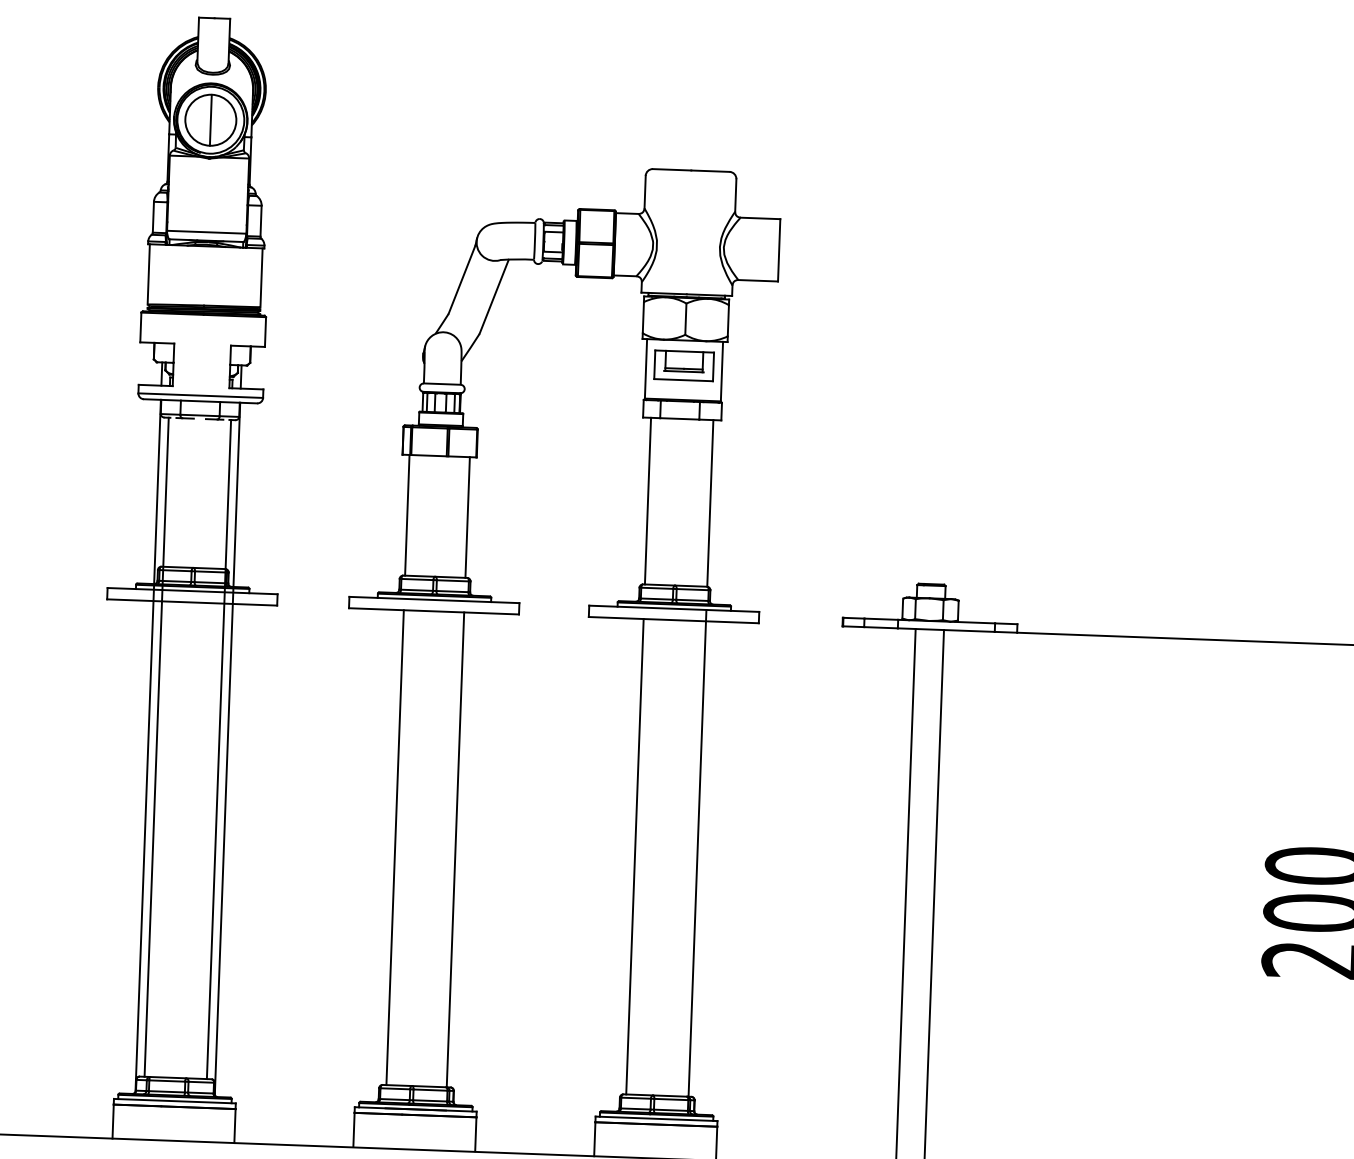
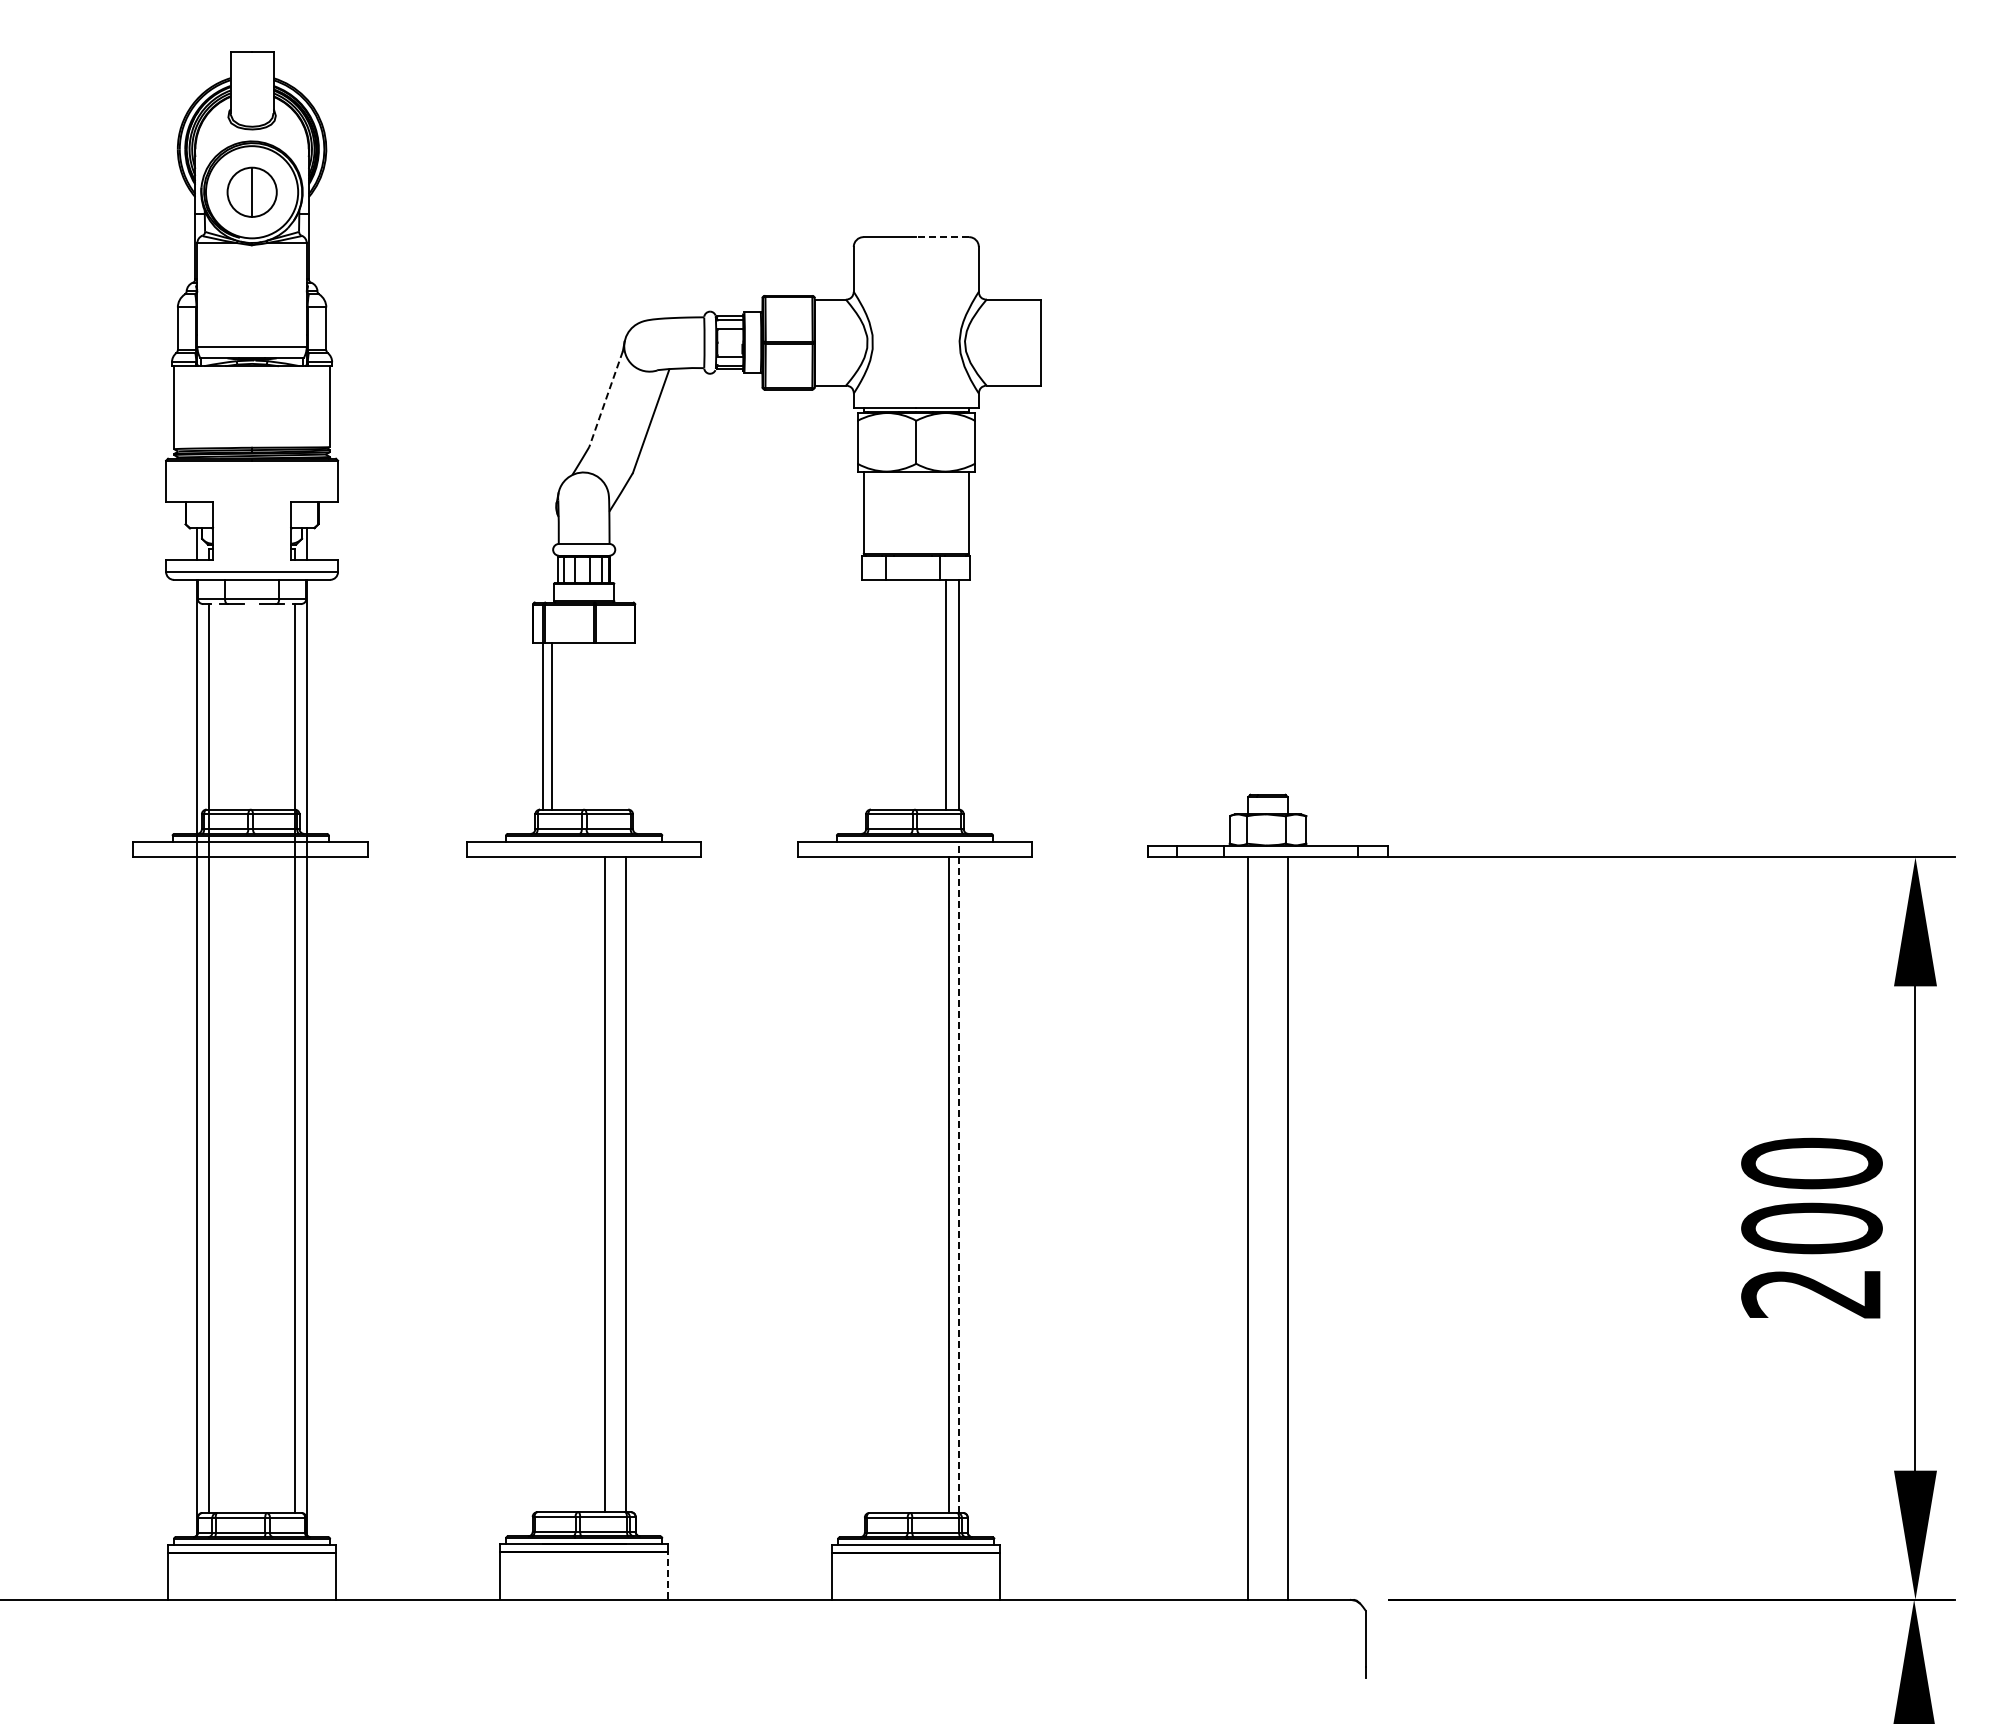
part: (211, 120) -> (252, 192), size x0.7
line: (710, 171) -> (942, 237), solid -> dashed
line: (462, 279) -> (606, 399), solid -> dashed
part: (684, 365) -> (916, 506), removed
line: (648, 500) -> (946, 694), moved
line: (467, 517) -> (551, 726), moved
line: (395, 847) -> (604, 1184), moved
line: (697, 853) -> (959, 1177), solid -> dashed
line: (635, 856) -> (949, 1184), moved
line: (476, 1134) -> (668, 1575), solid -> dashed

